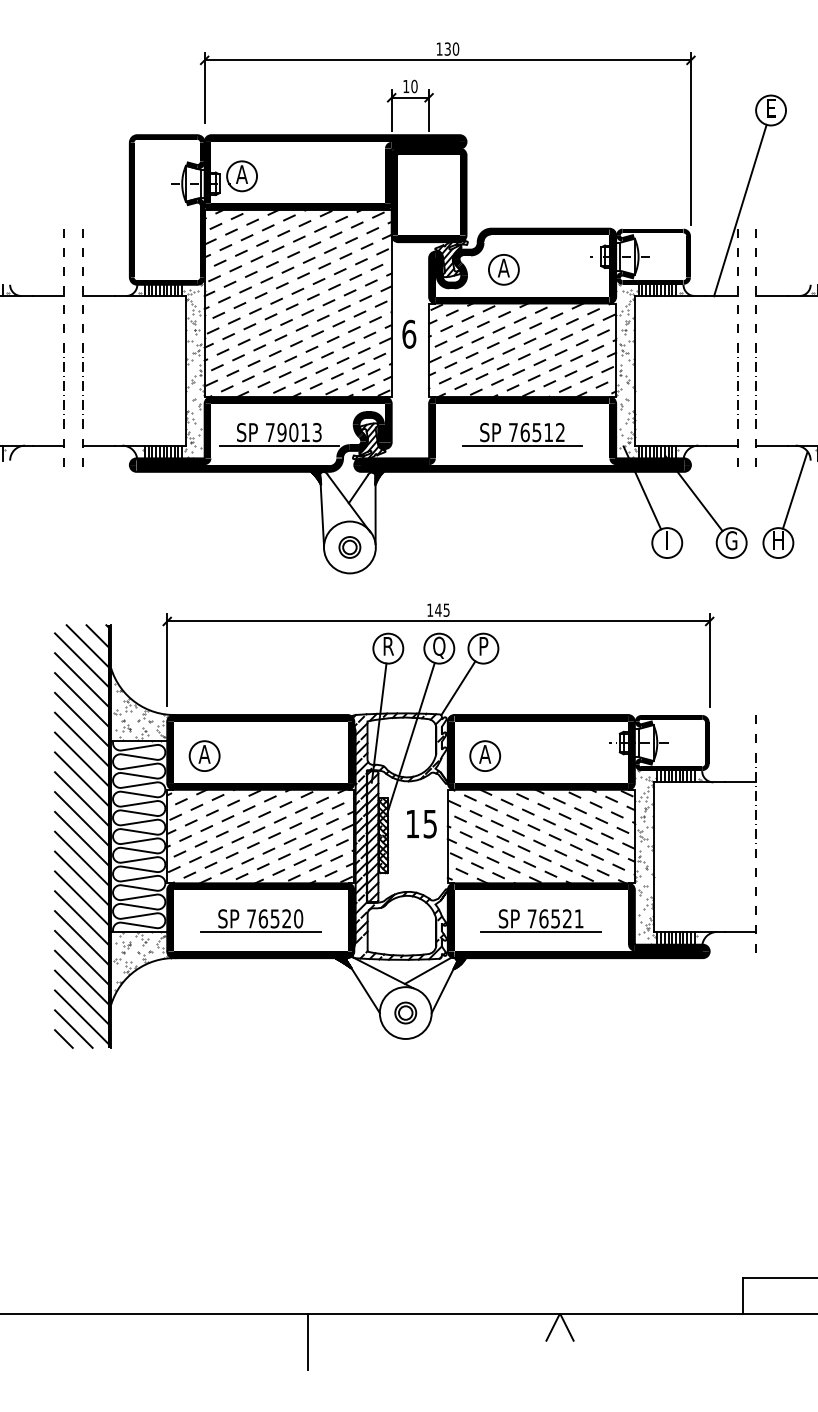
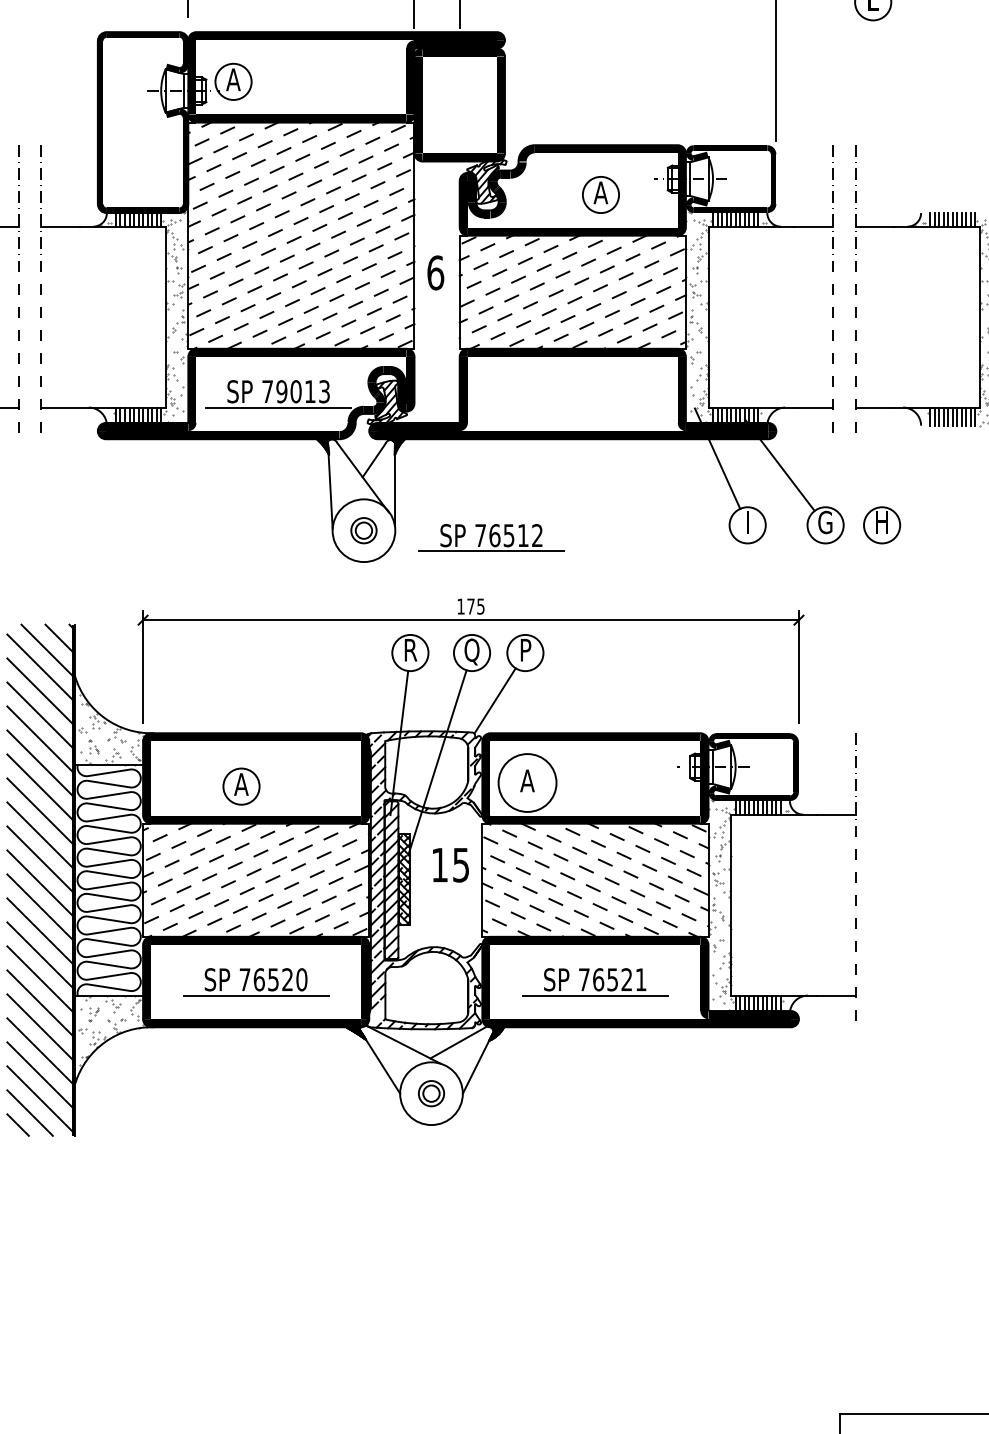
line: (740, 210) -> (836, 123), removed
part: (503, 269) -> (600, 194), moved
part: (522, 434) -> (491, 537), moved
line: (794, 490) -> (901, 461), removed
text: (438, 609) -> (471, 605), 145 -> 175
part: (204, 755) -> (241, 785), moved
circle: (485, 756) -> (527, 783), size x1.6

